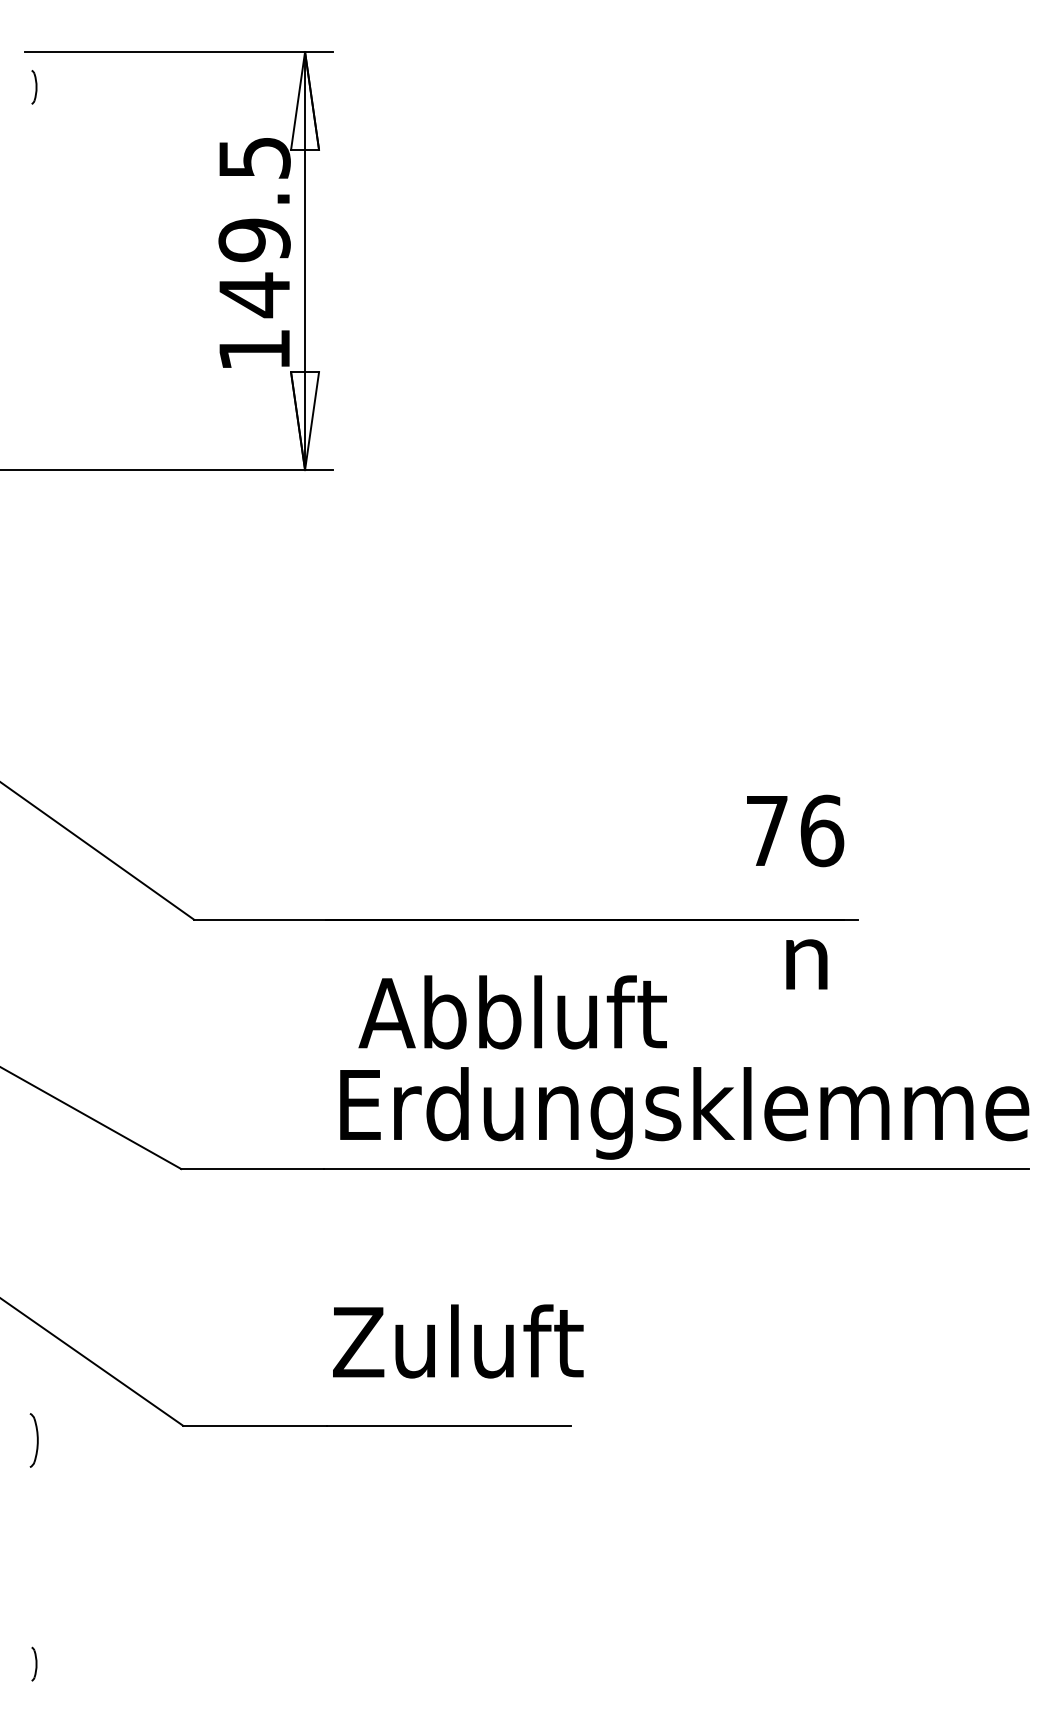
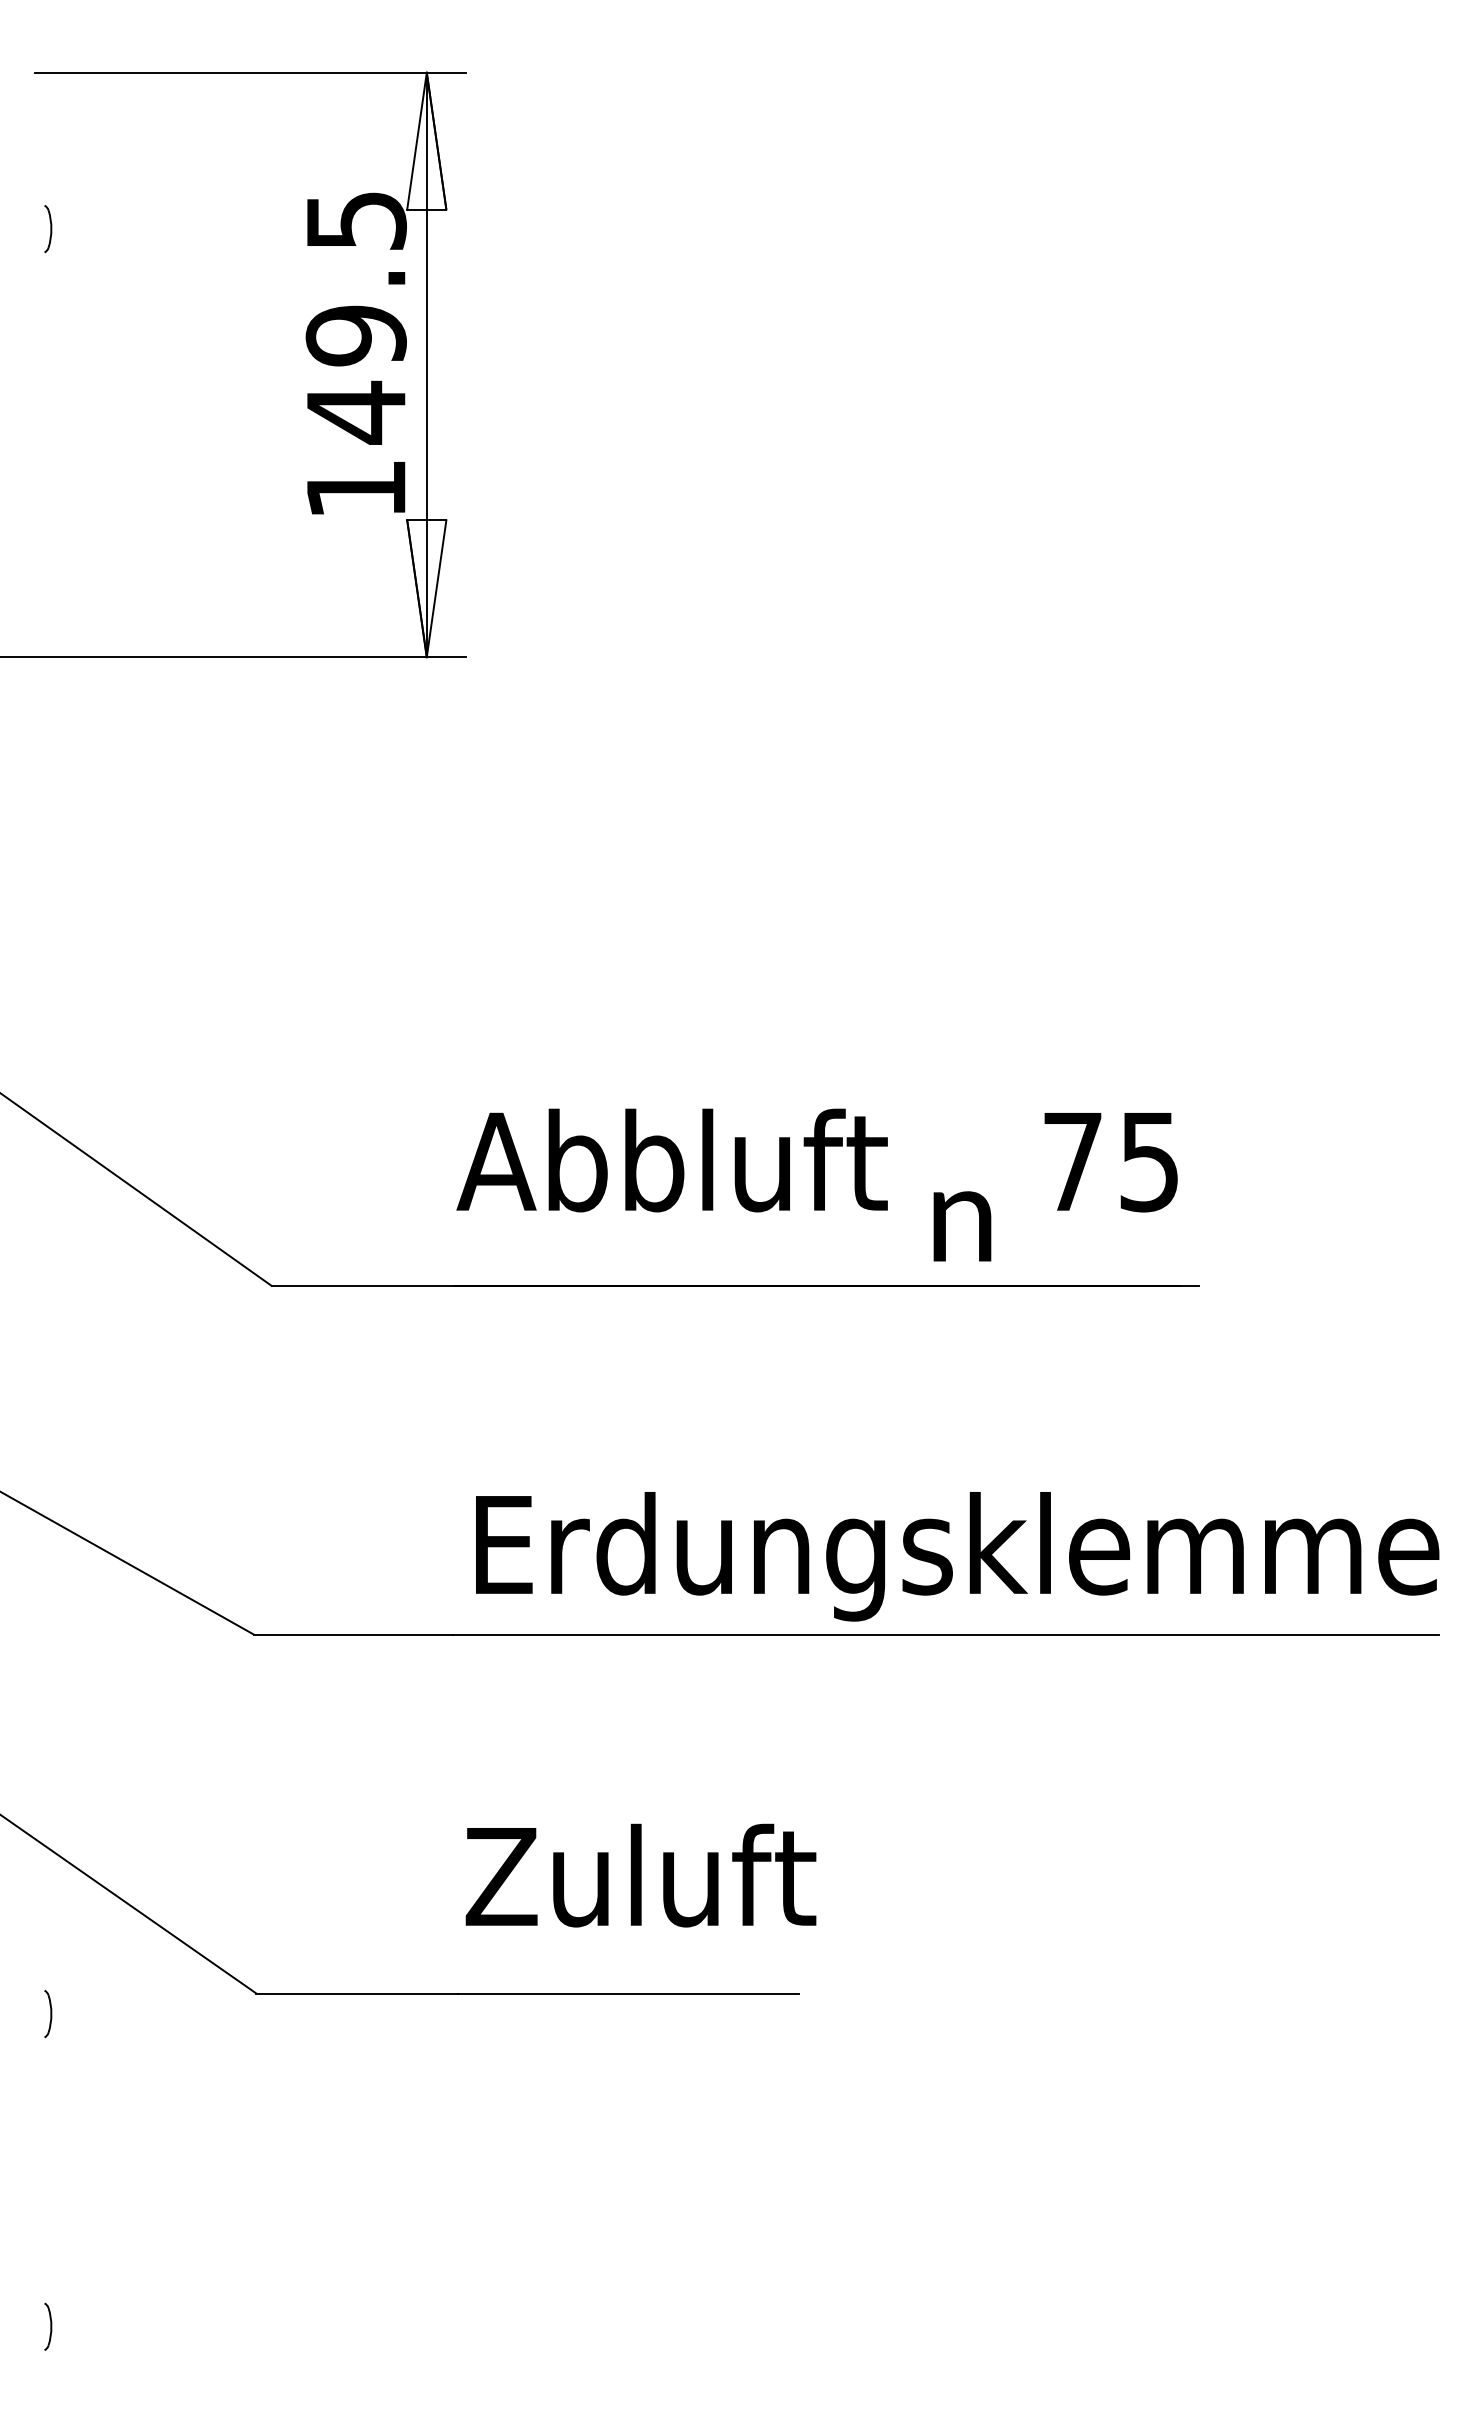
part: (34, 87) -> (48, 229), moved
text: (822, 830) -> (1150, 1161), 76 -> 75
text: (806, 964) -> (962, 1226), moved
text: (512, 1012) -> (671, 1160), moved
part: (34, 1440) -> (48, 2013), size x0.62

